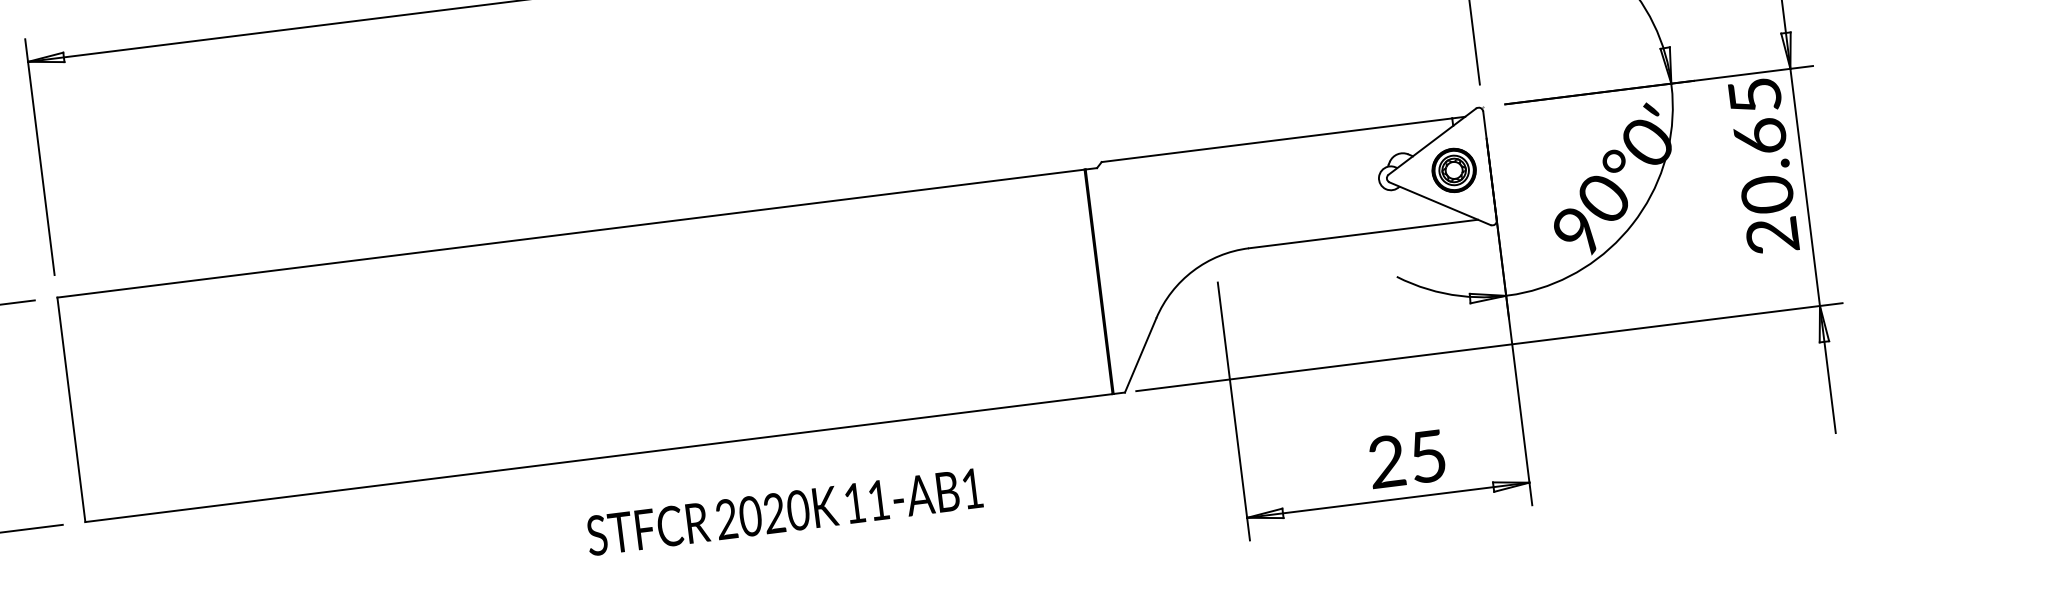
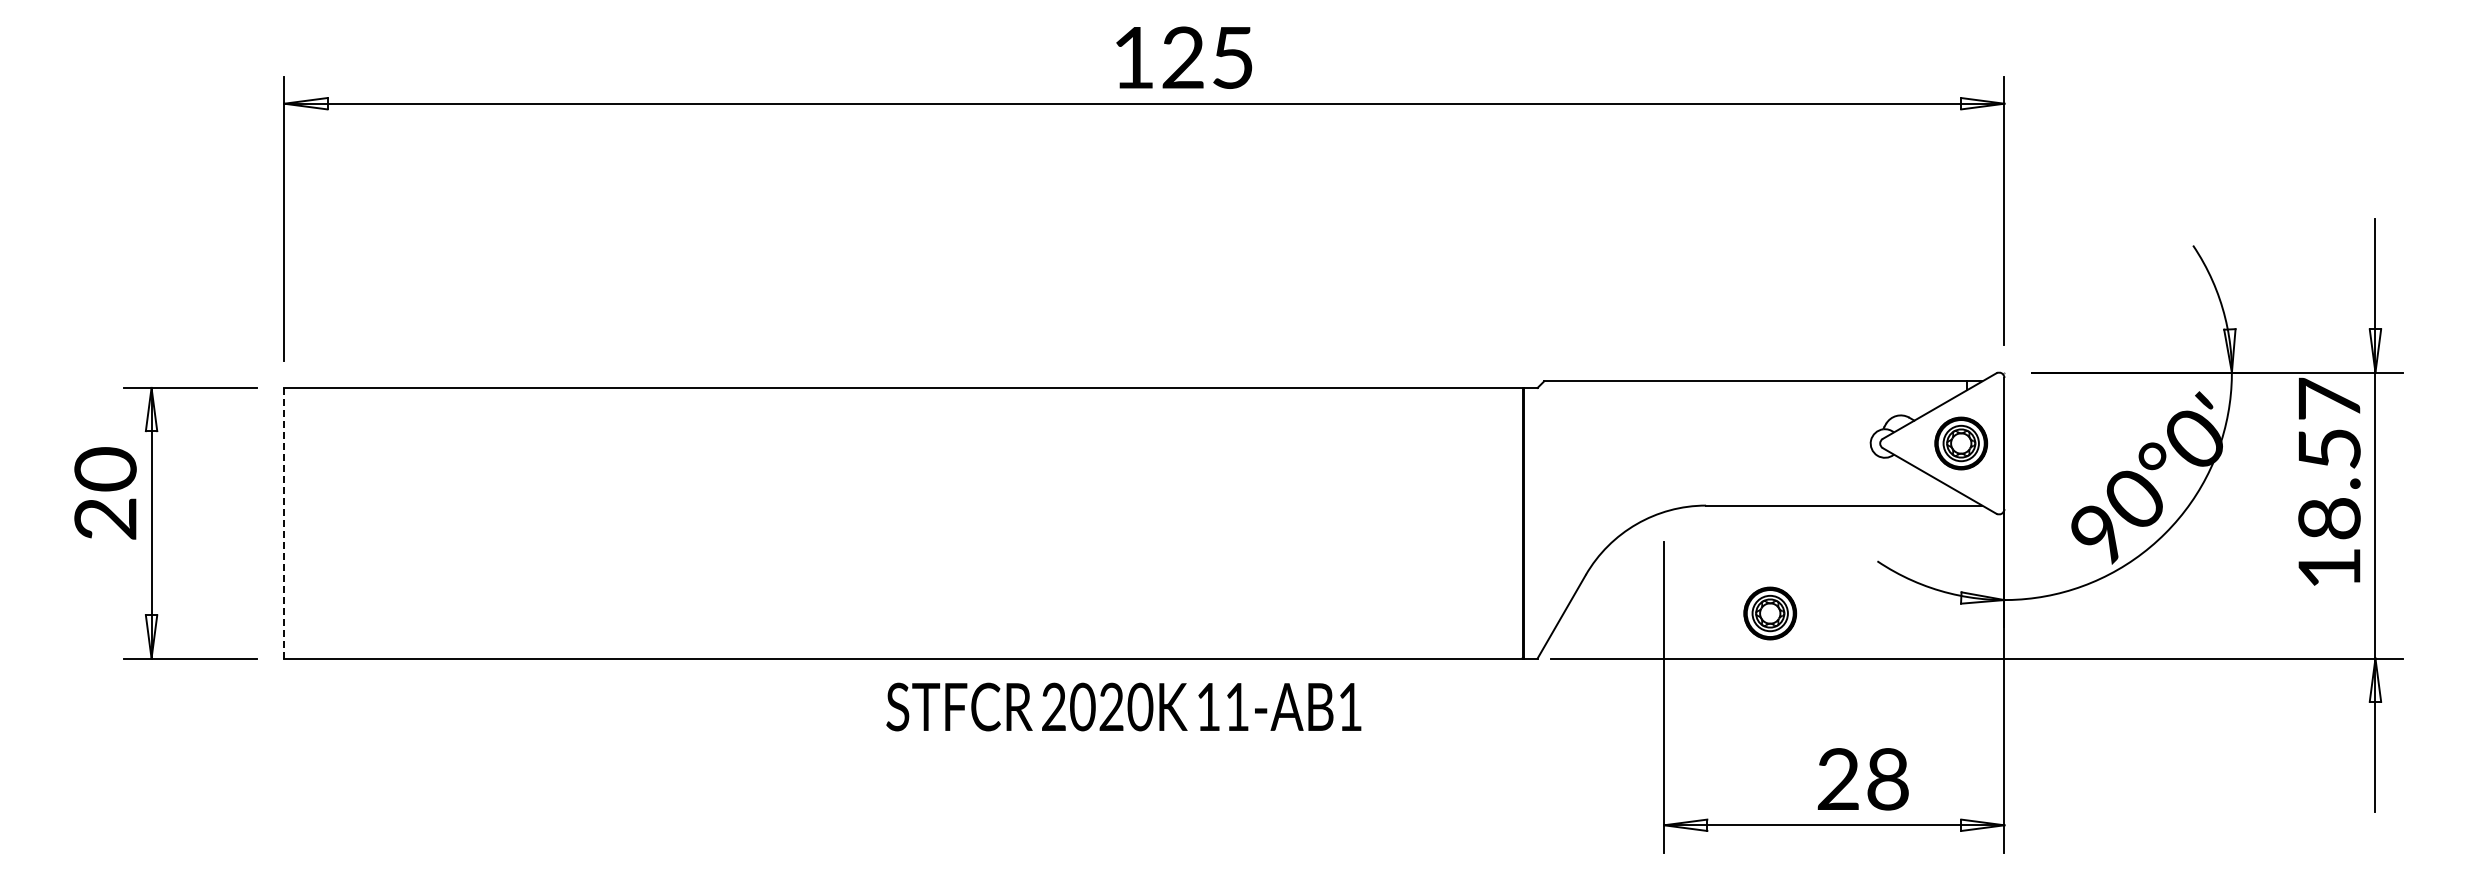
text: (1763, 164) -> (2329, 482), 20.65 -> 18.57
part: (1313, 331) -> (1770, 613), added
line: (71, 410) -> (284, 523), solid -> dashed
text: (1427, 456) -> (1887, 779), 25 -> 28
text: (784, 511) -> (1123, 706), moved

